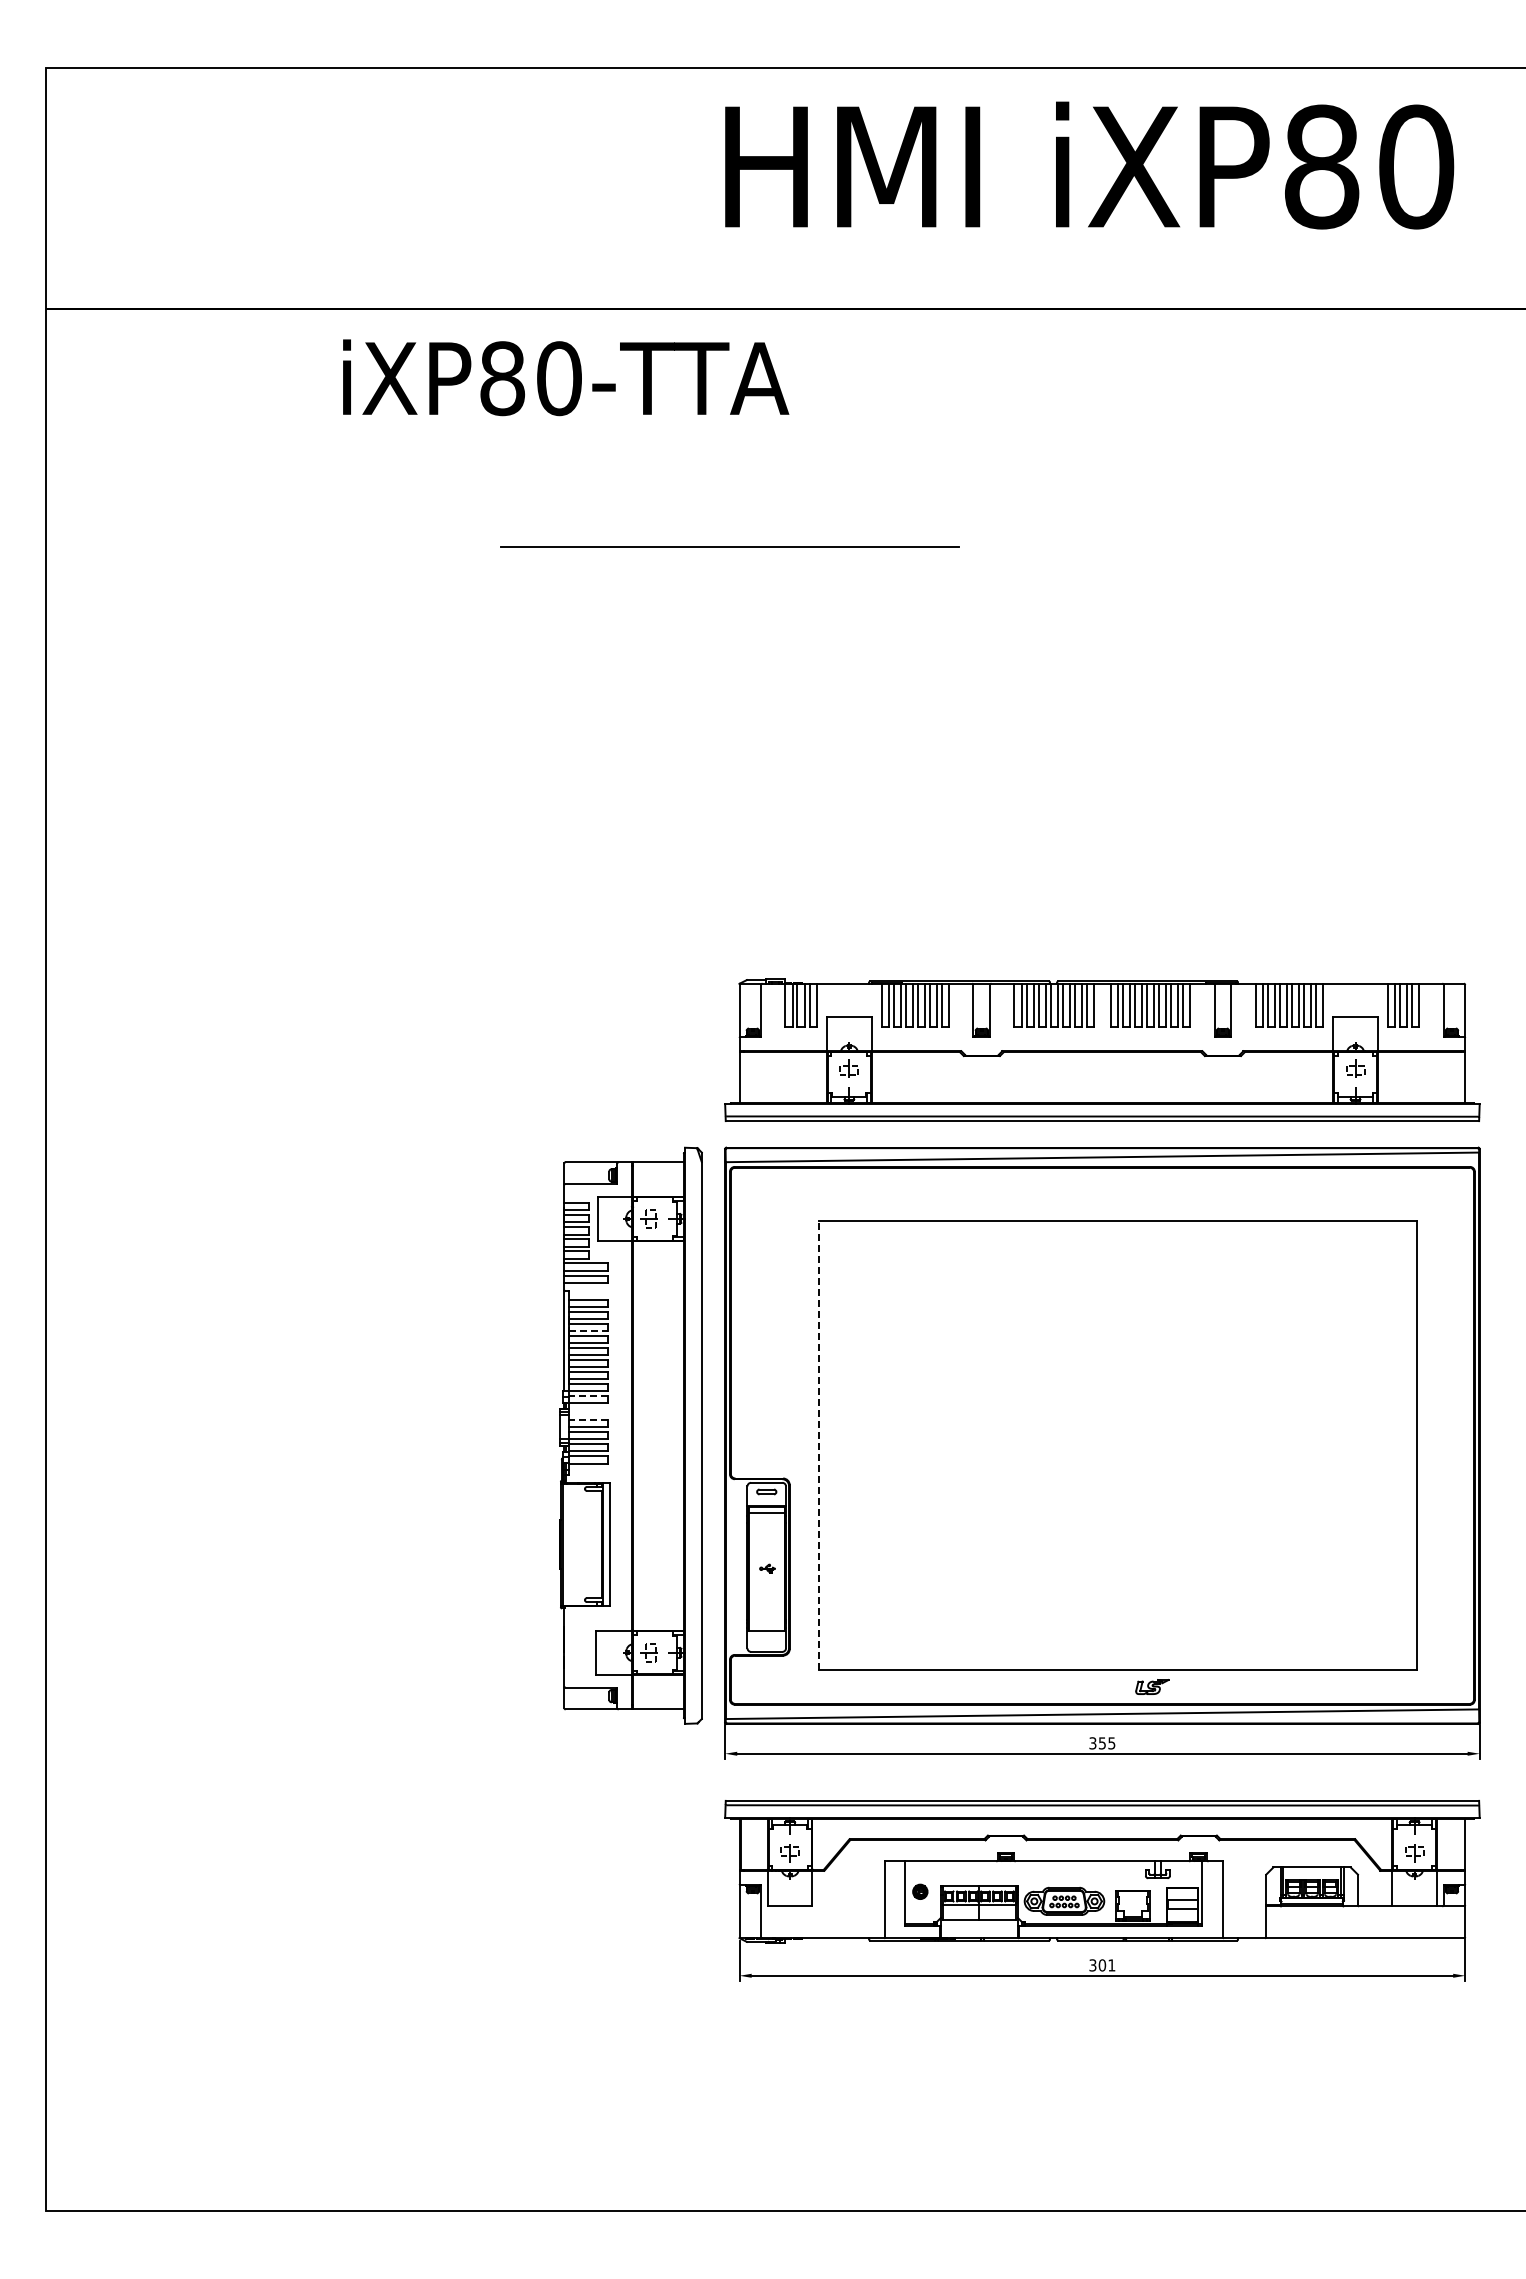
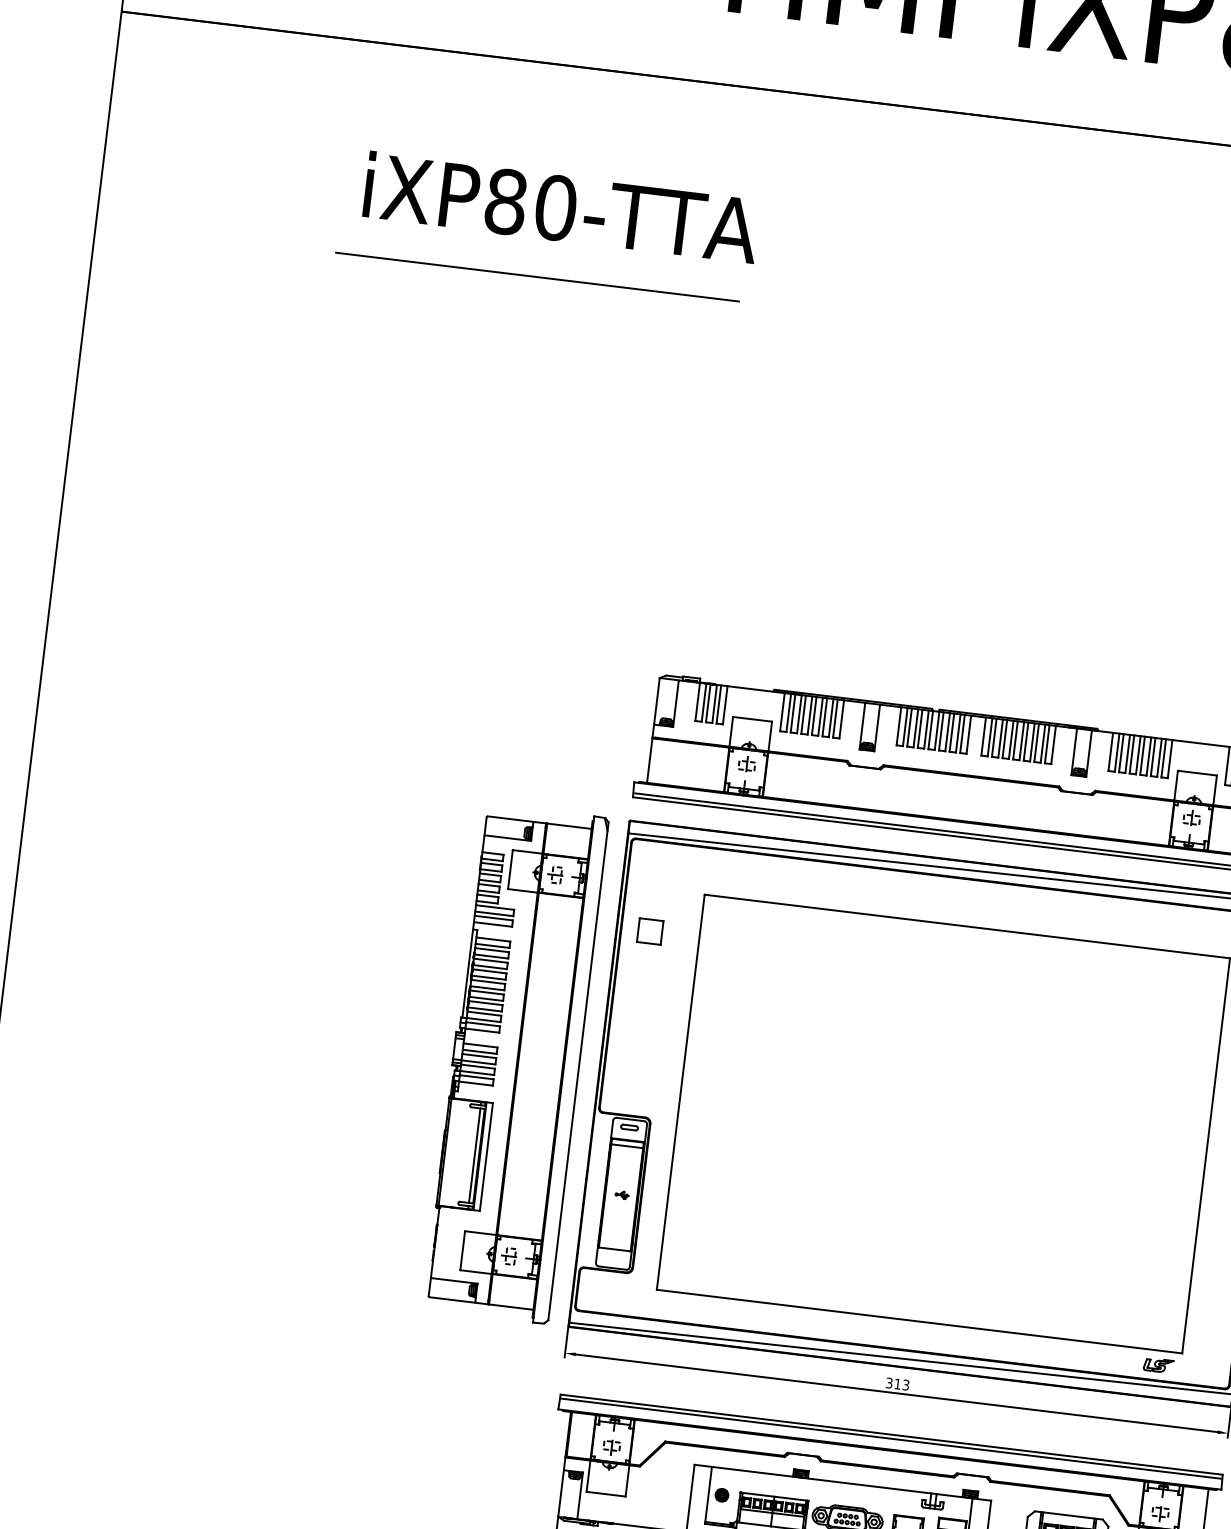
text: (566, 377) -> (562, 207), moved
line: (729, 546) -> (536, 276), moved
part: (763, 1269) -> (650, 931), added
line: (589, 1330) -> (490, 966), dashed -> solid
line: (588, 1396) -> (483, 1024), dashed -> solid
line: (588, 1420) -> (480, 1045), dashed -> solid
line: (819, 1445) -> (680, 1092), dashed -> solid
line: (596, 1544) -> (474, 1155), added
part: (1152, 1686) -> (1158, 1365), moved
text: (1106, 1743) -> (901, 1384), 355 -> 313

